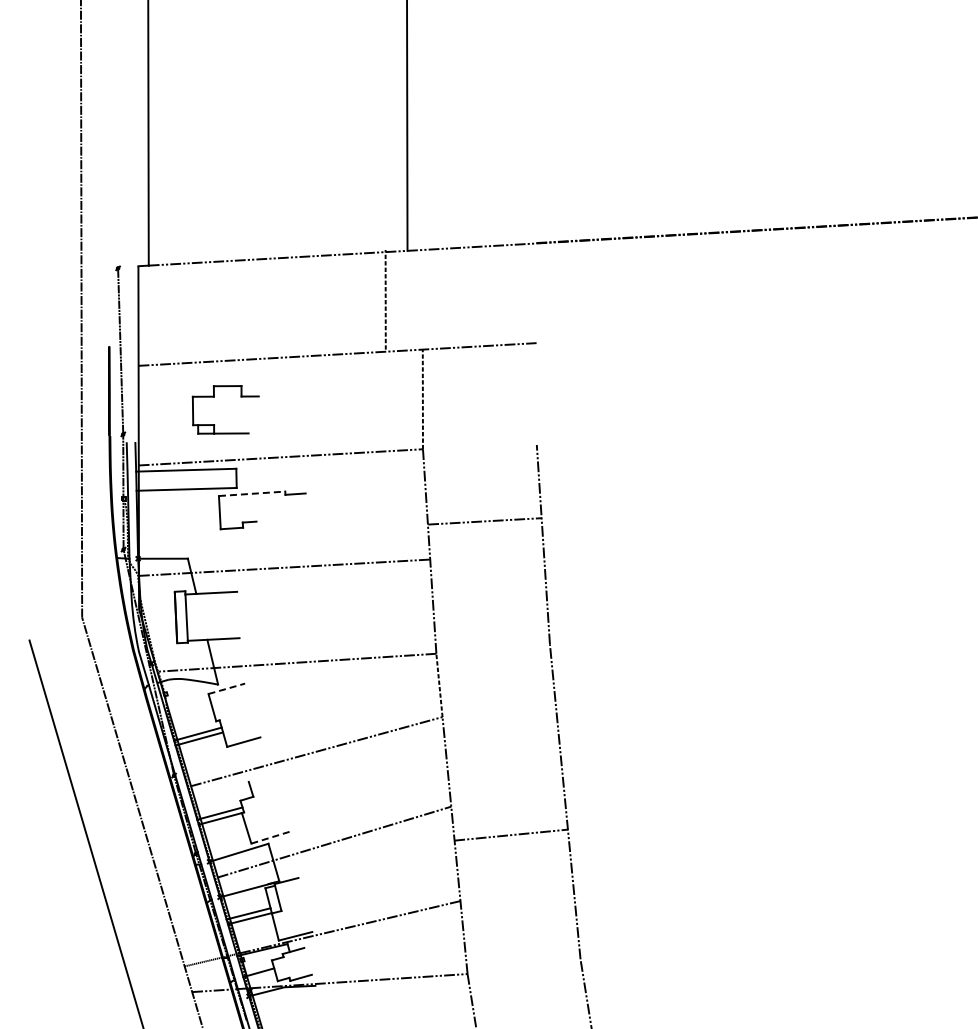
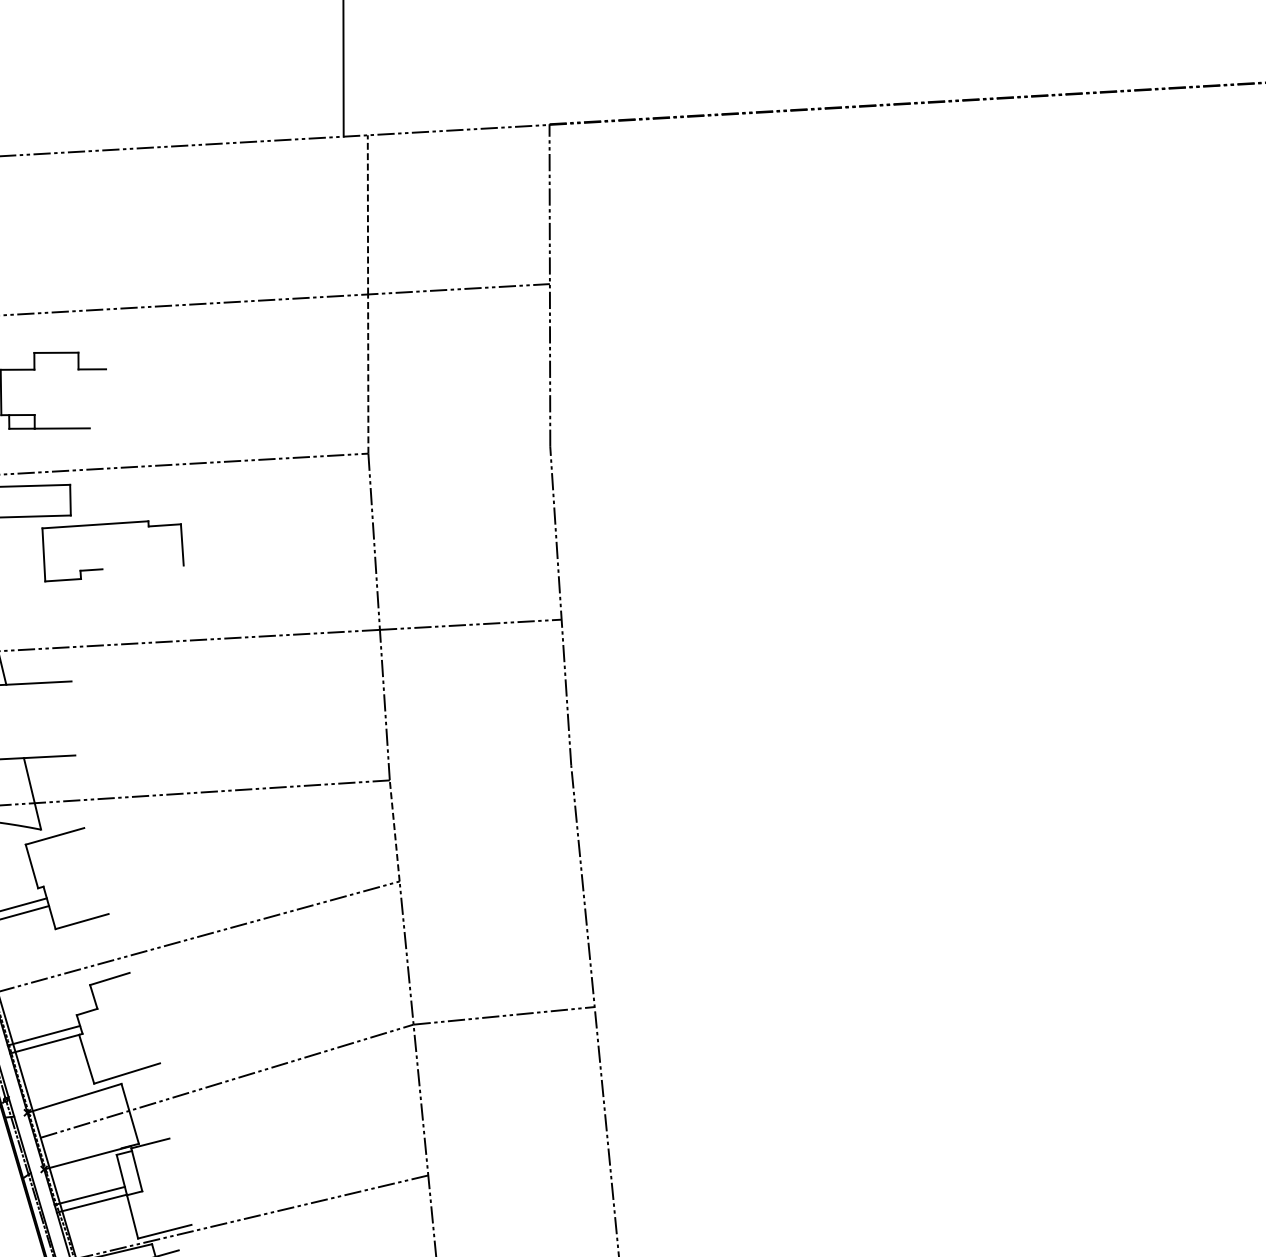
line: (385, 299) -> (367, 214), moved
line: (536, 344) -> (549, 286), added
line: (252, 493) -> (96, 524), dashed -> solid
line: (306, 506) -> (182, 545), added
line: (484, 521) -> (469, 624), moved
line: (227, 688) -> (56, 835), dashed -> solid
line: (260, 777) -> (108, 978), added
line: (510, 834) -> (503, 1014), moved
line: (271, 837) -> (126, 1073), dashed -> solid

